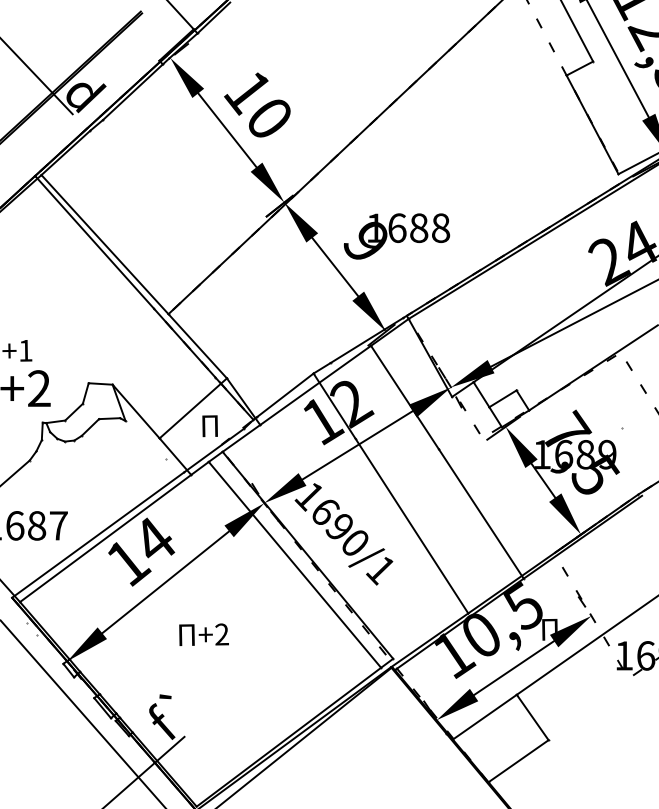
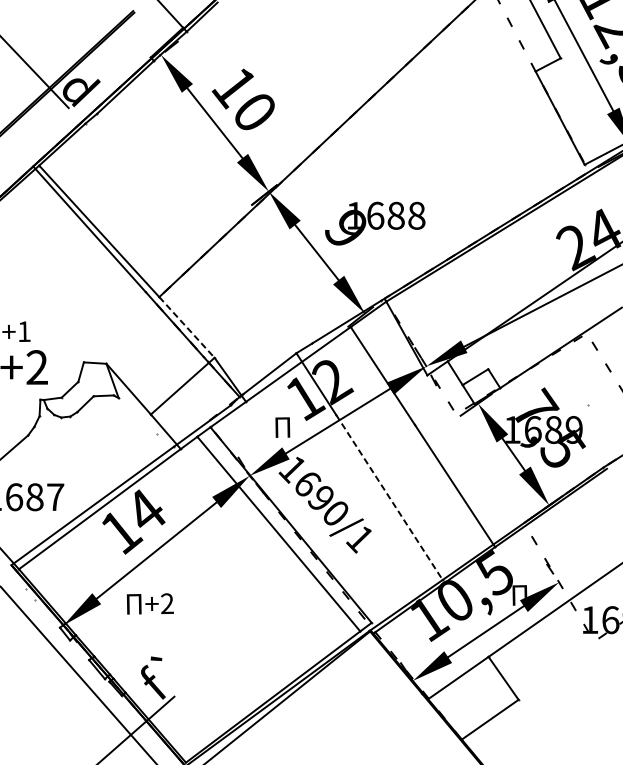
line: (198, 346) -> (187, 327), solid -> dashed
text: (209, 426) -> (282, 427), moved
line: (411, 526) -> (389, 497), solid -> dashed
text: (203, 634) -> (149, 603), moved

